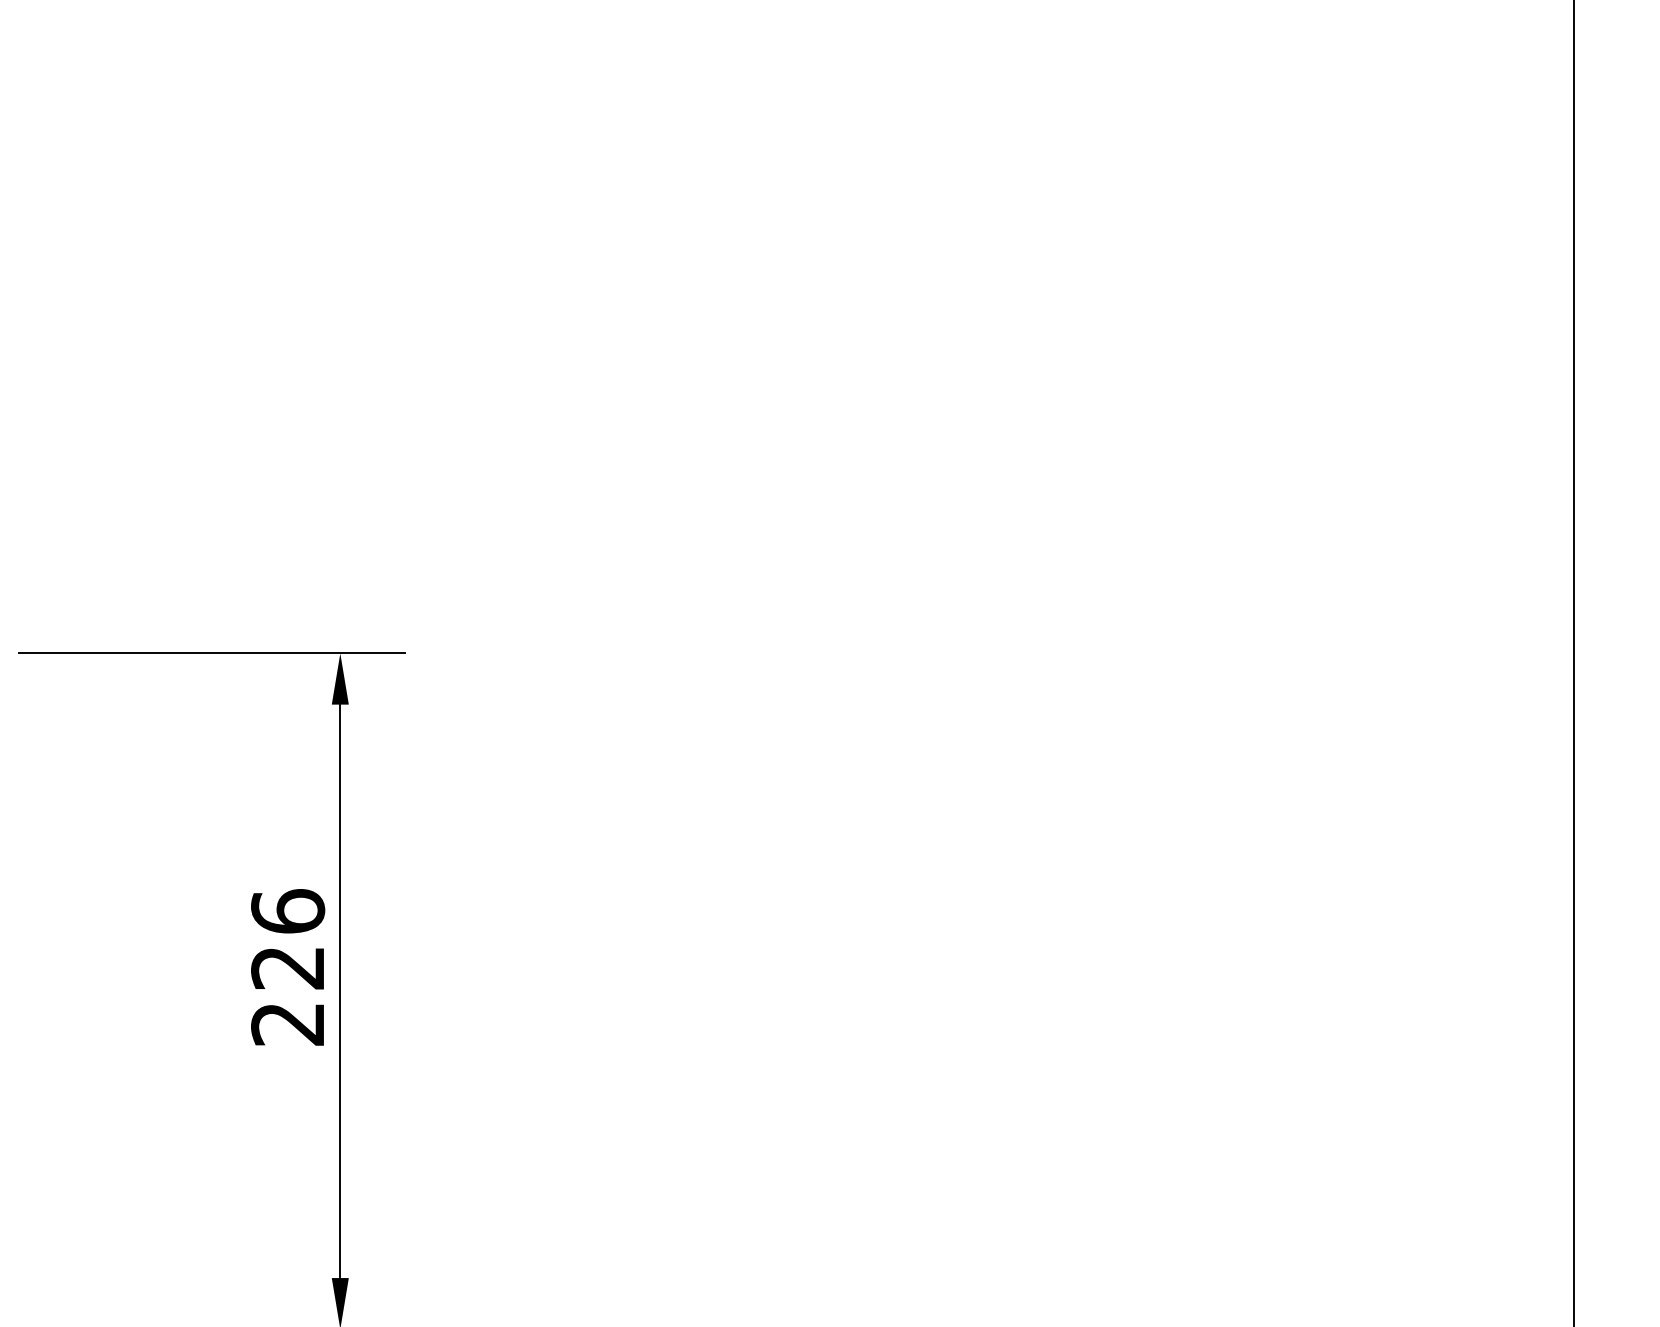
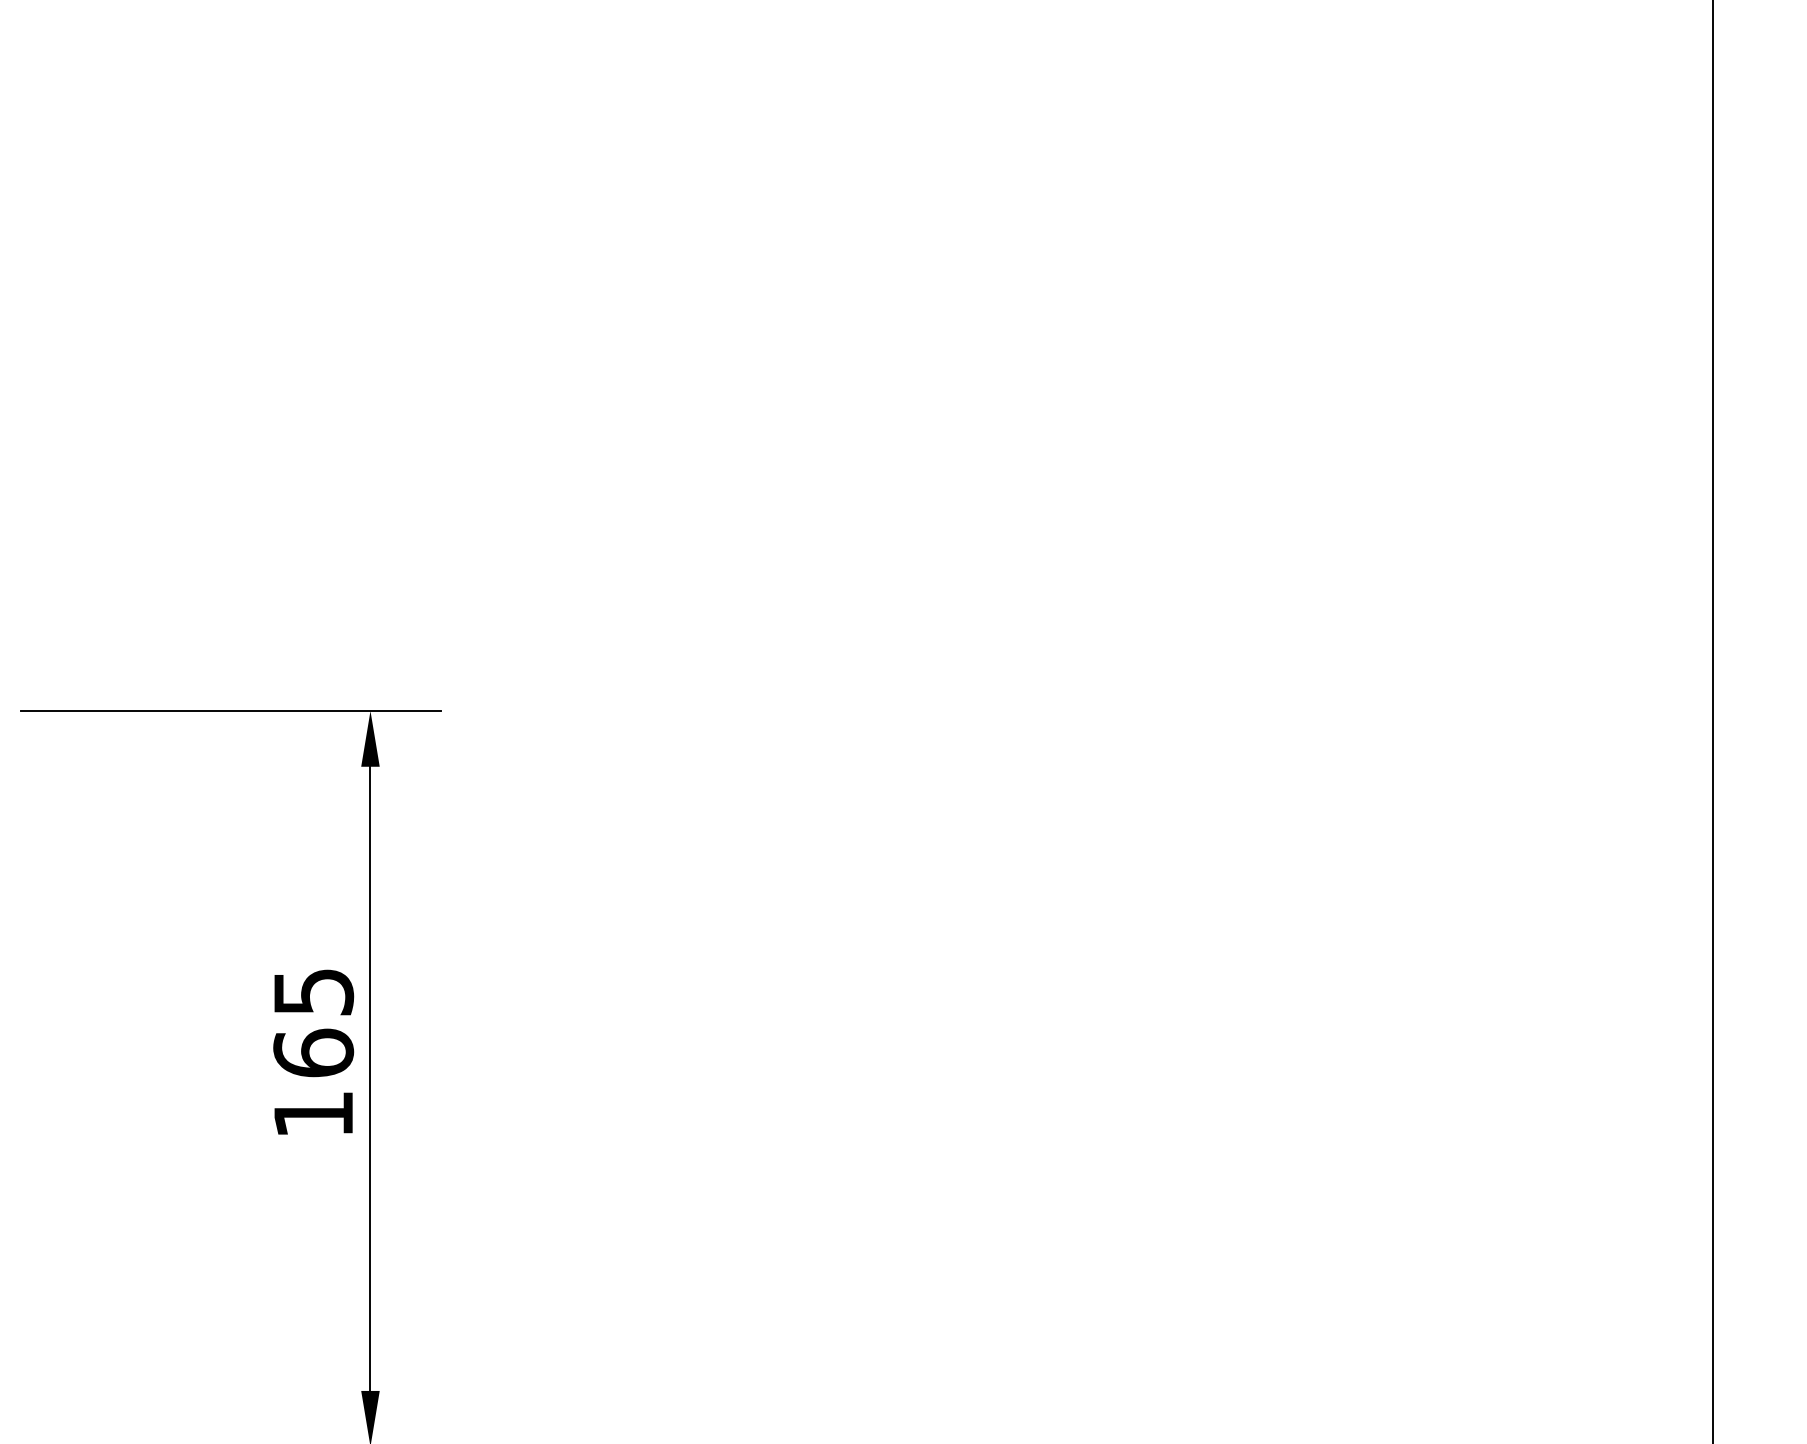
text: (287, 967) -> (313, 1052), 226 -> 165

